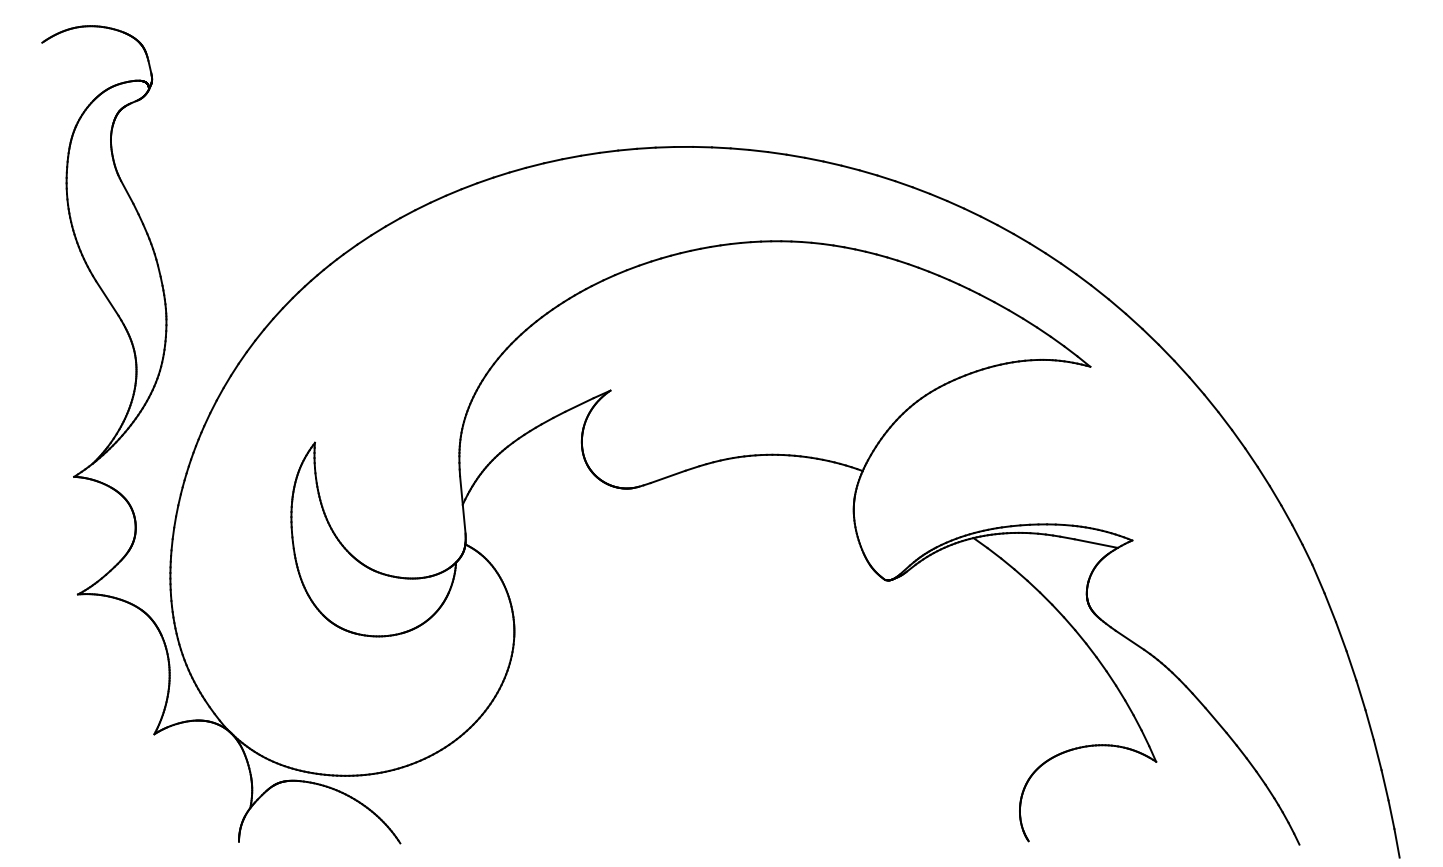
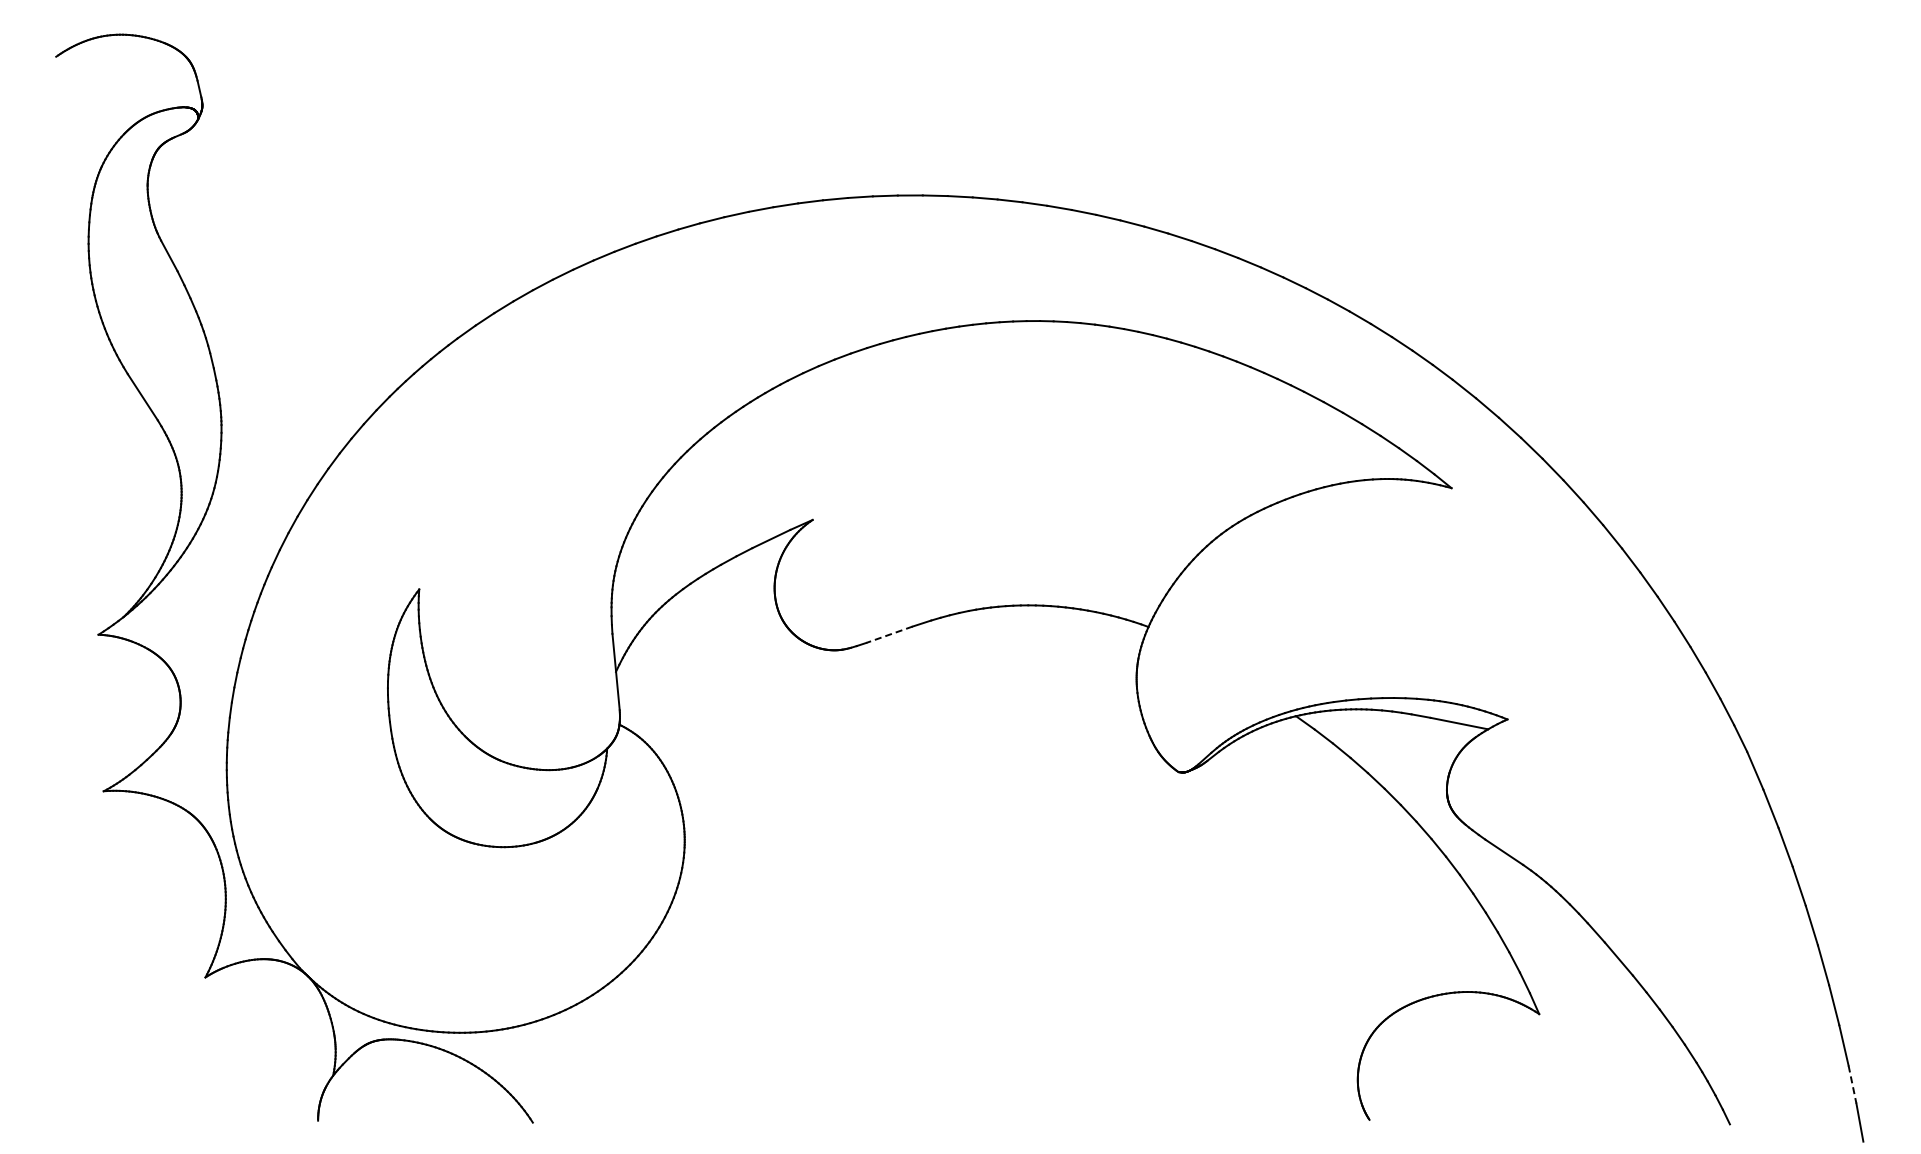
line: (668, 476) -> (889, 634), solid -> dashed
line: (1391, 815) -> (1852, 1085), solid -> dashed

